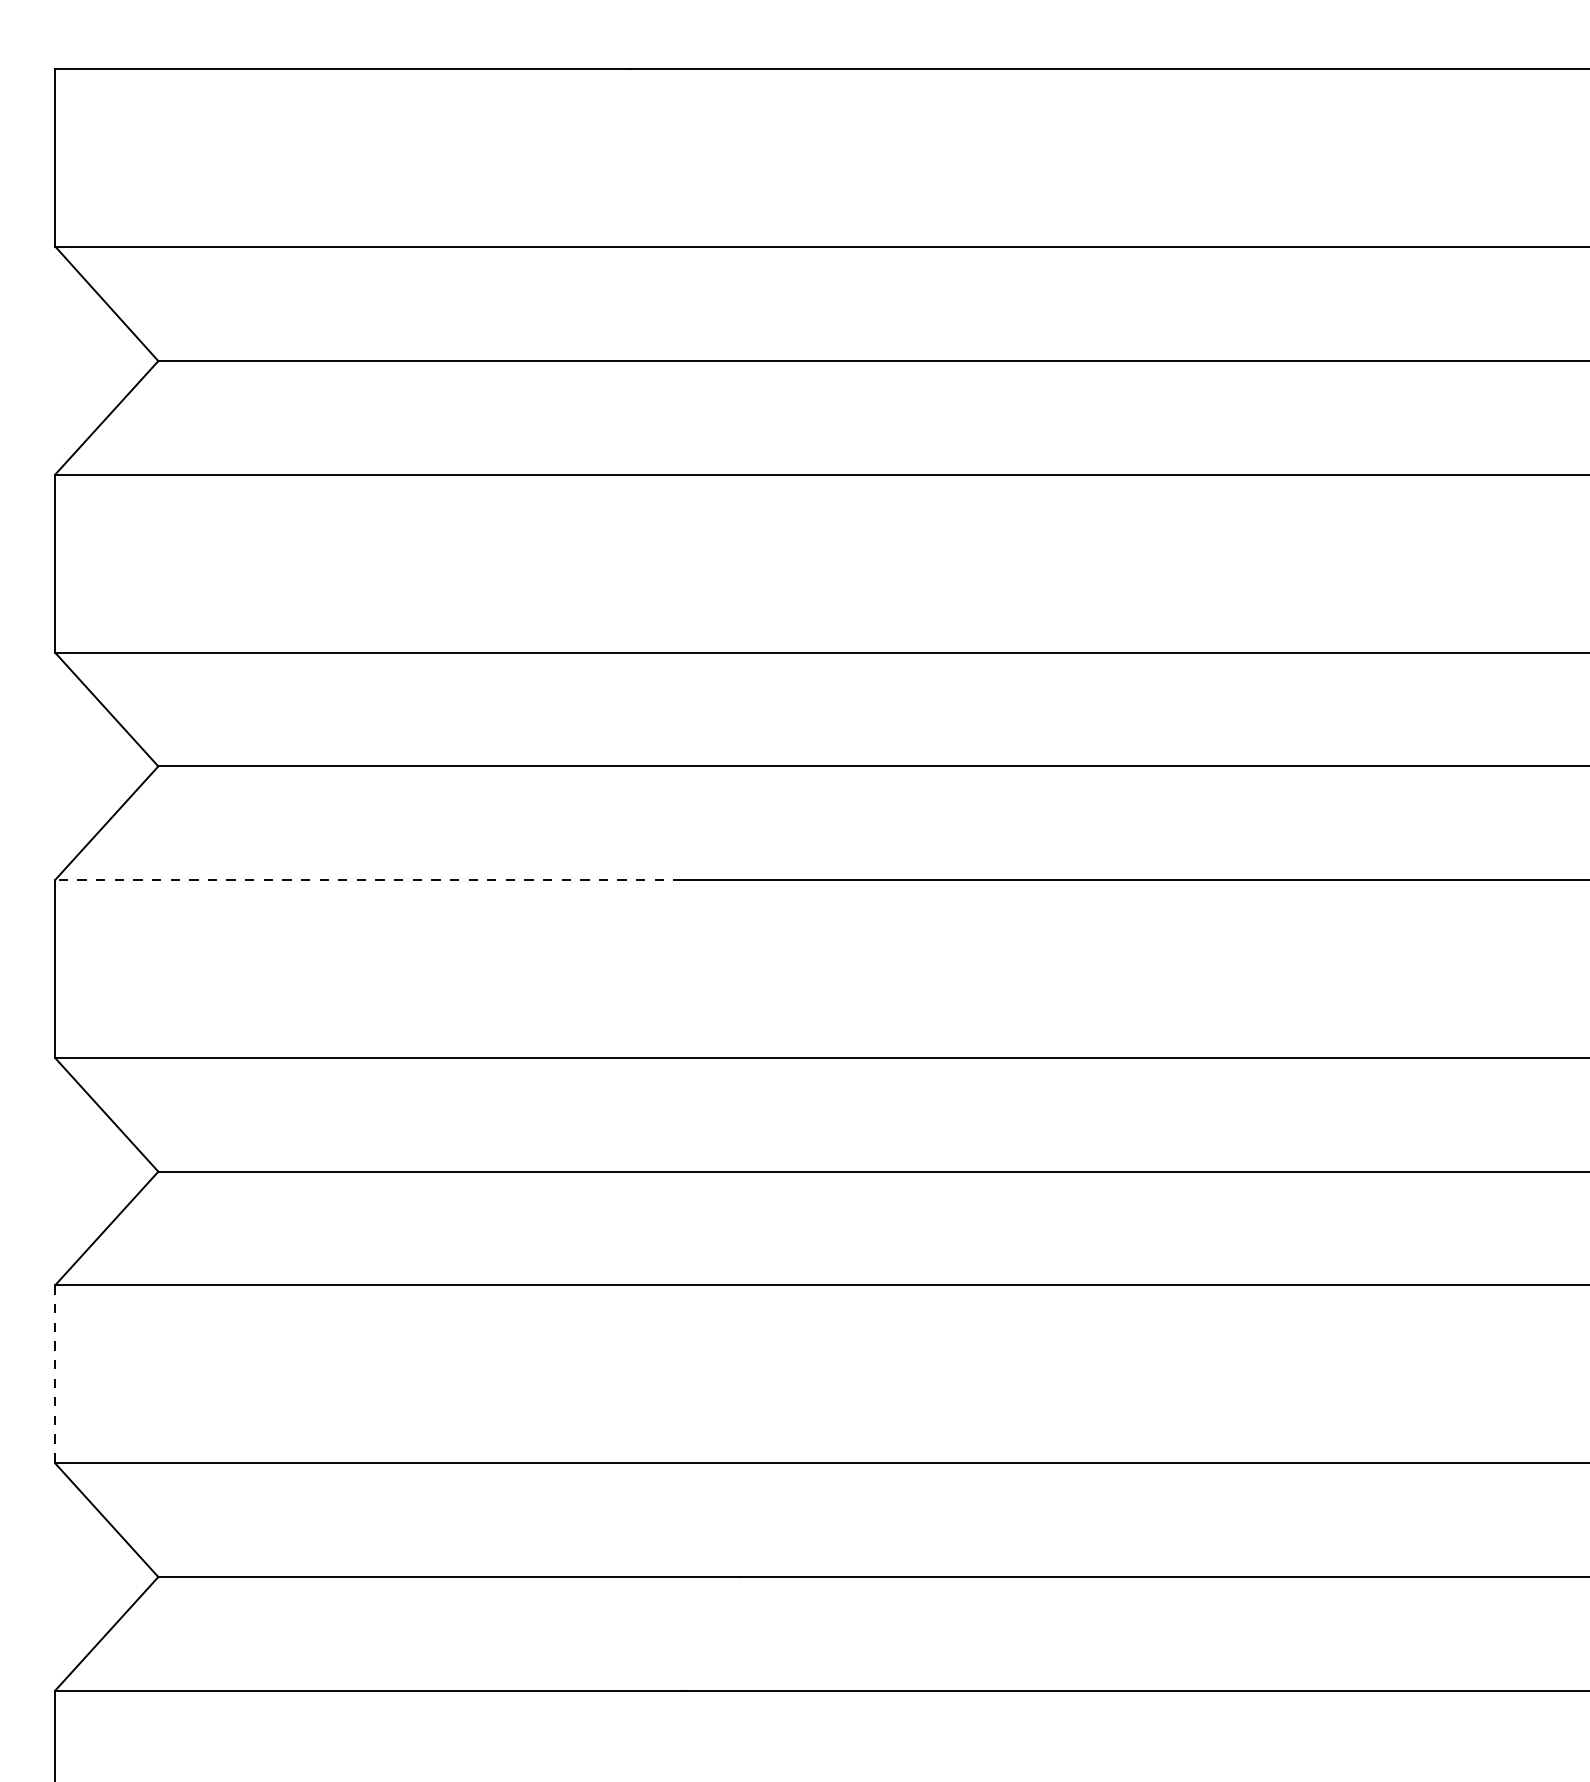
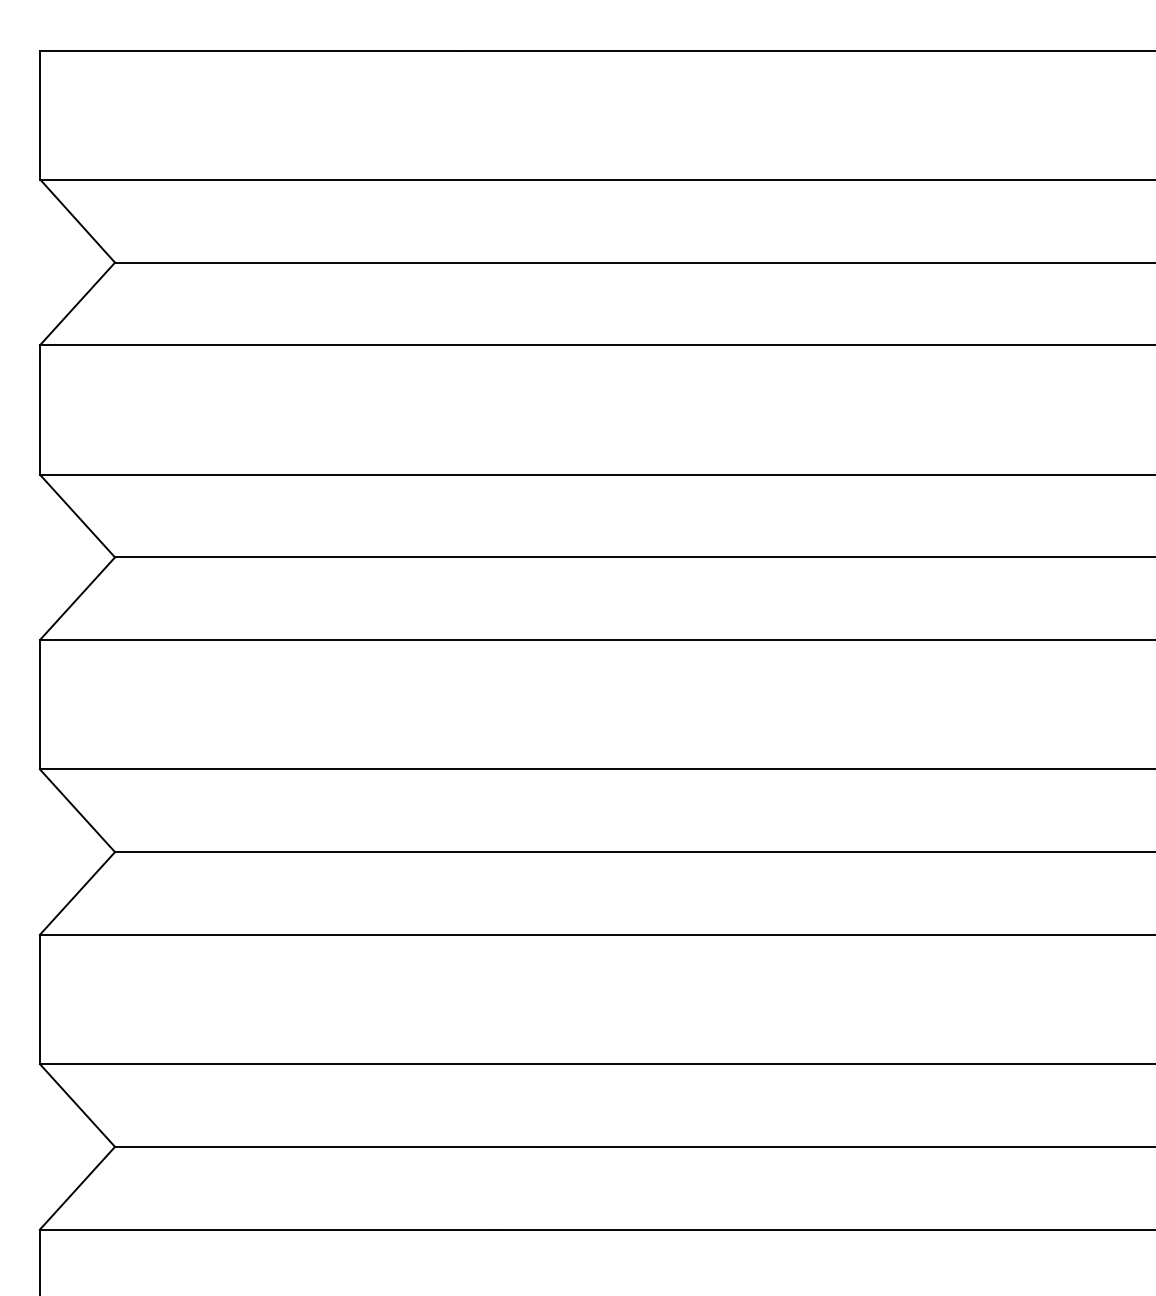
line: (368, 880) -> (267, 640), dashed -> solid
line: (55, 1374) -> (40, 999), dashed -> solid

